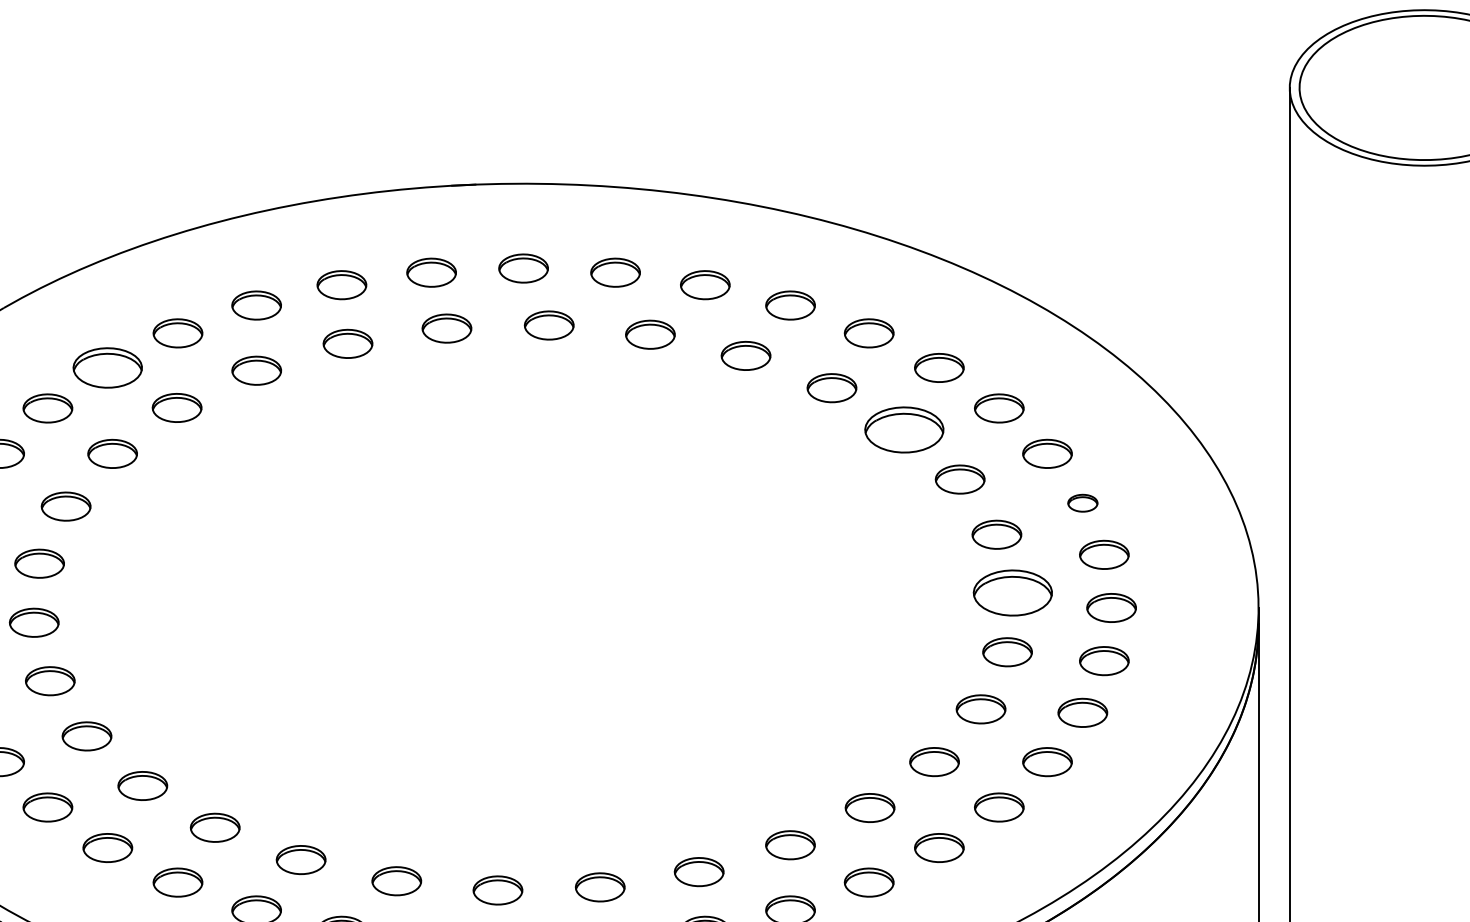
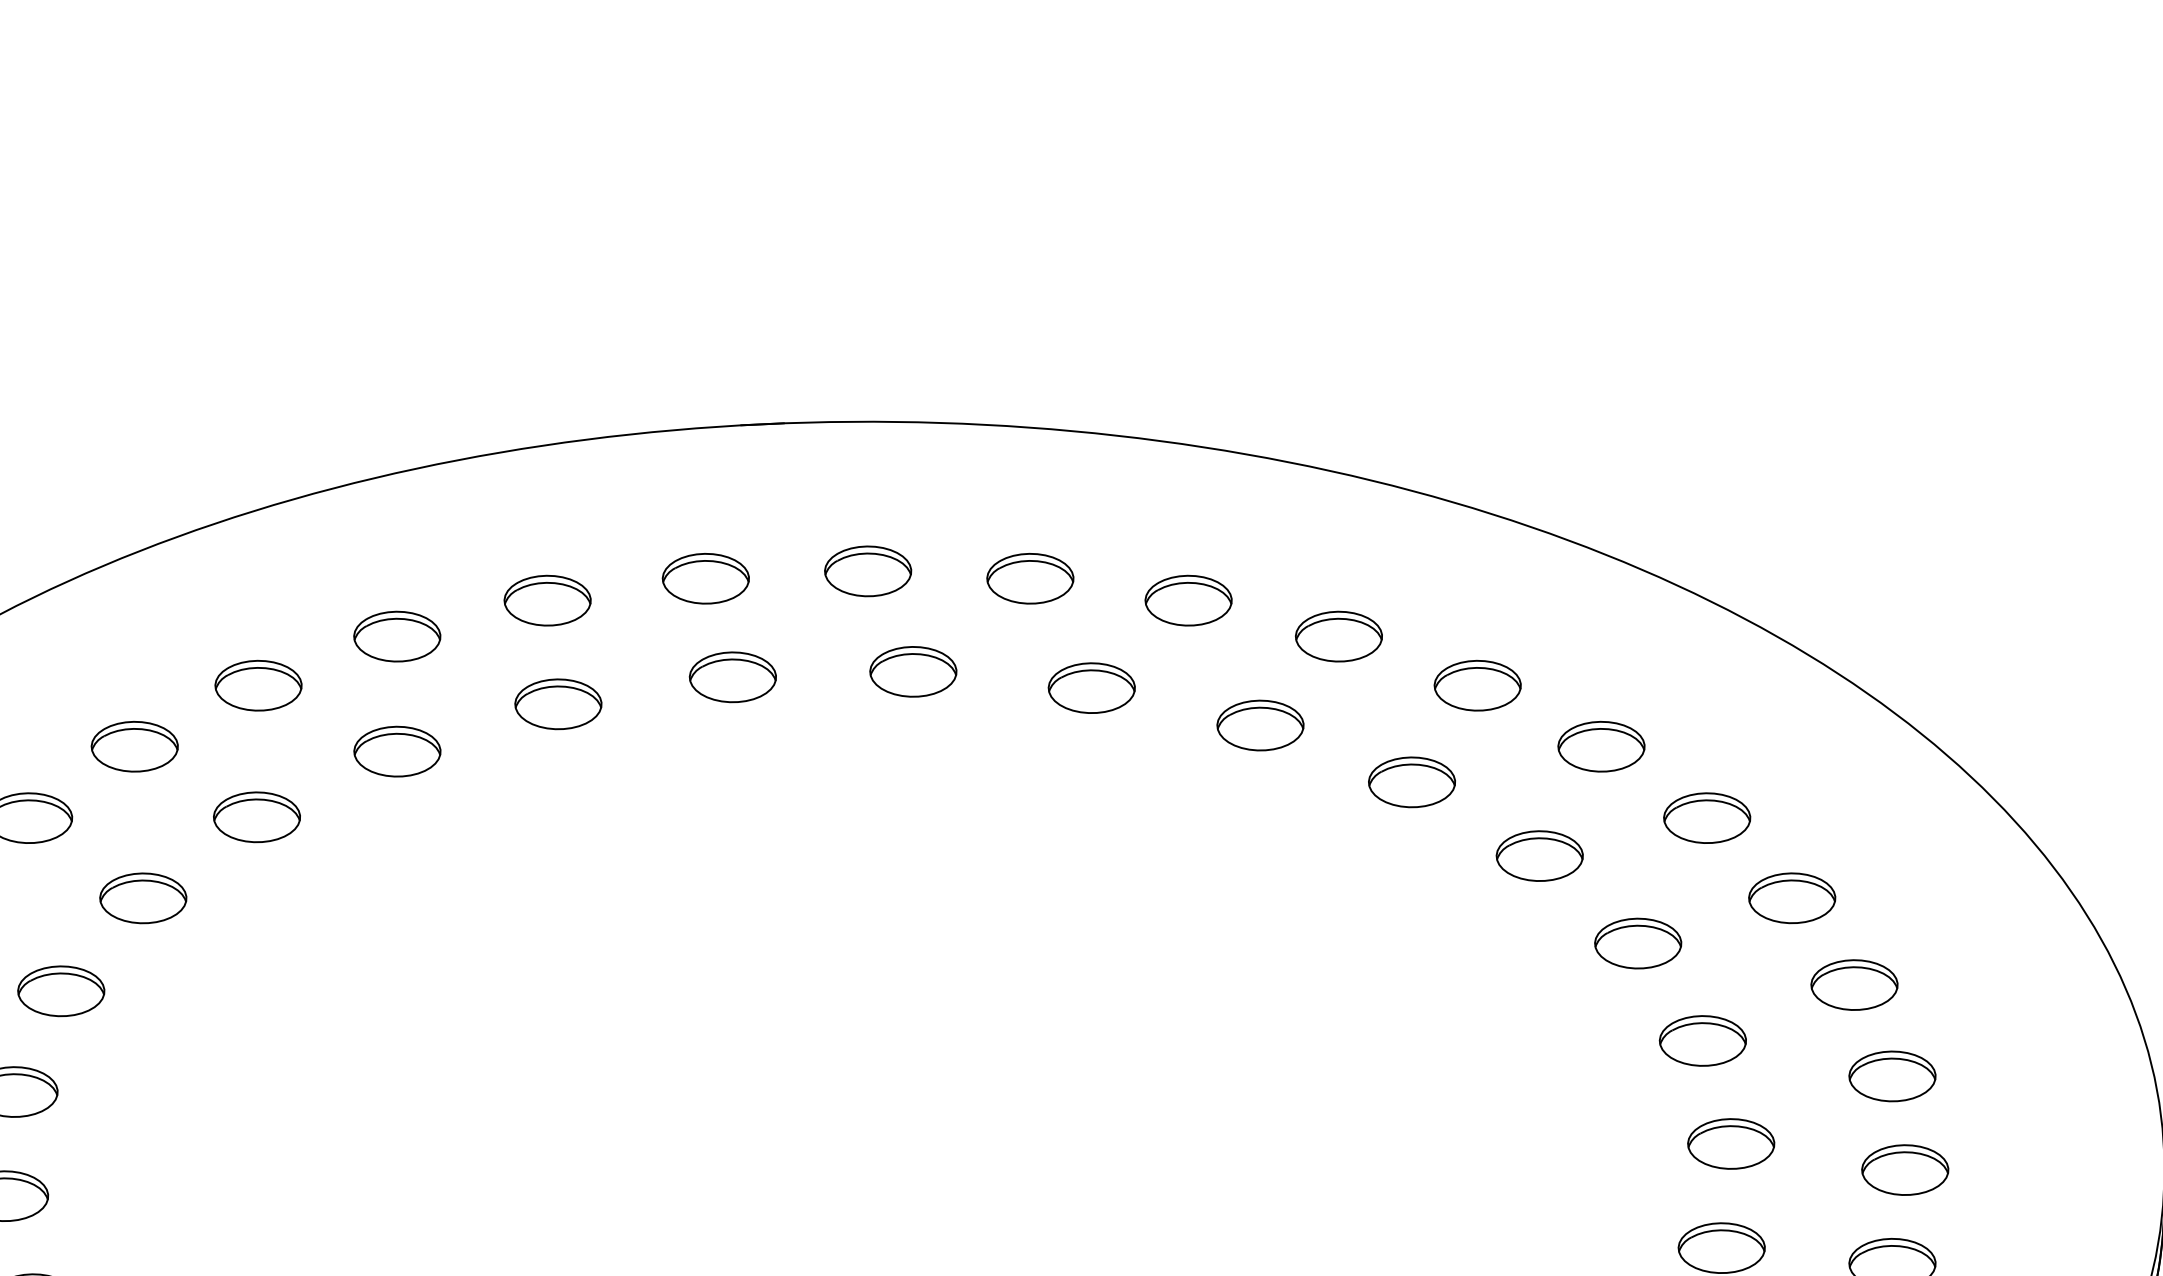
part: (107, 367) -> (134, 745), size x0.71
part: (904, 429) -> (1539, 855), size x0.62
part: (1082, 503) -> (1853, 985), size x1.67
part: (1012, 593) -> (1730, 1144), size x0.62

